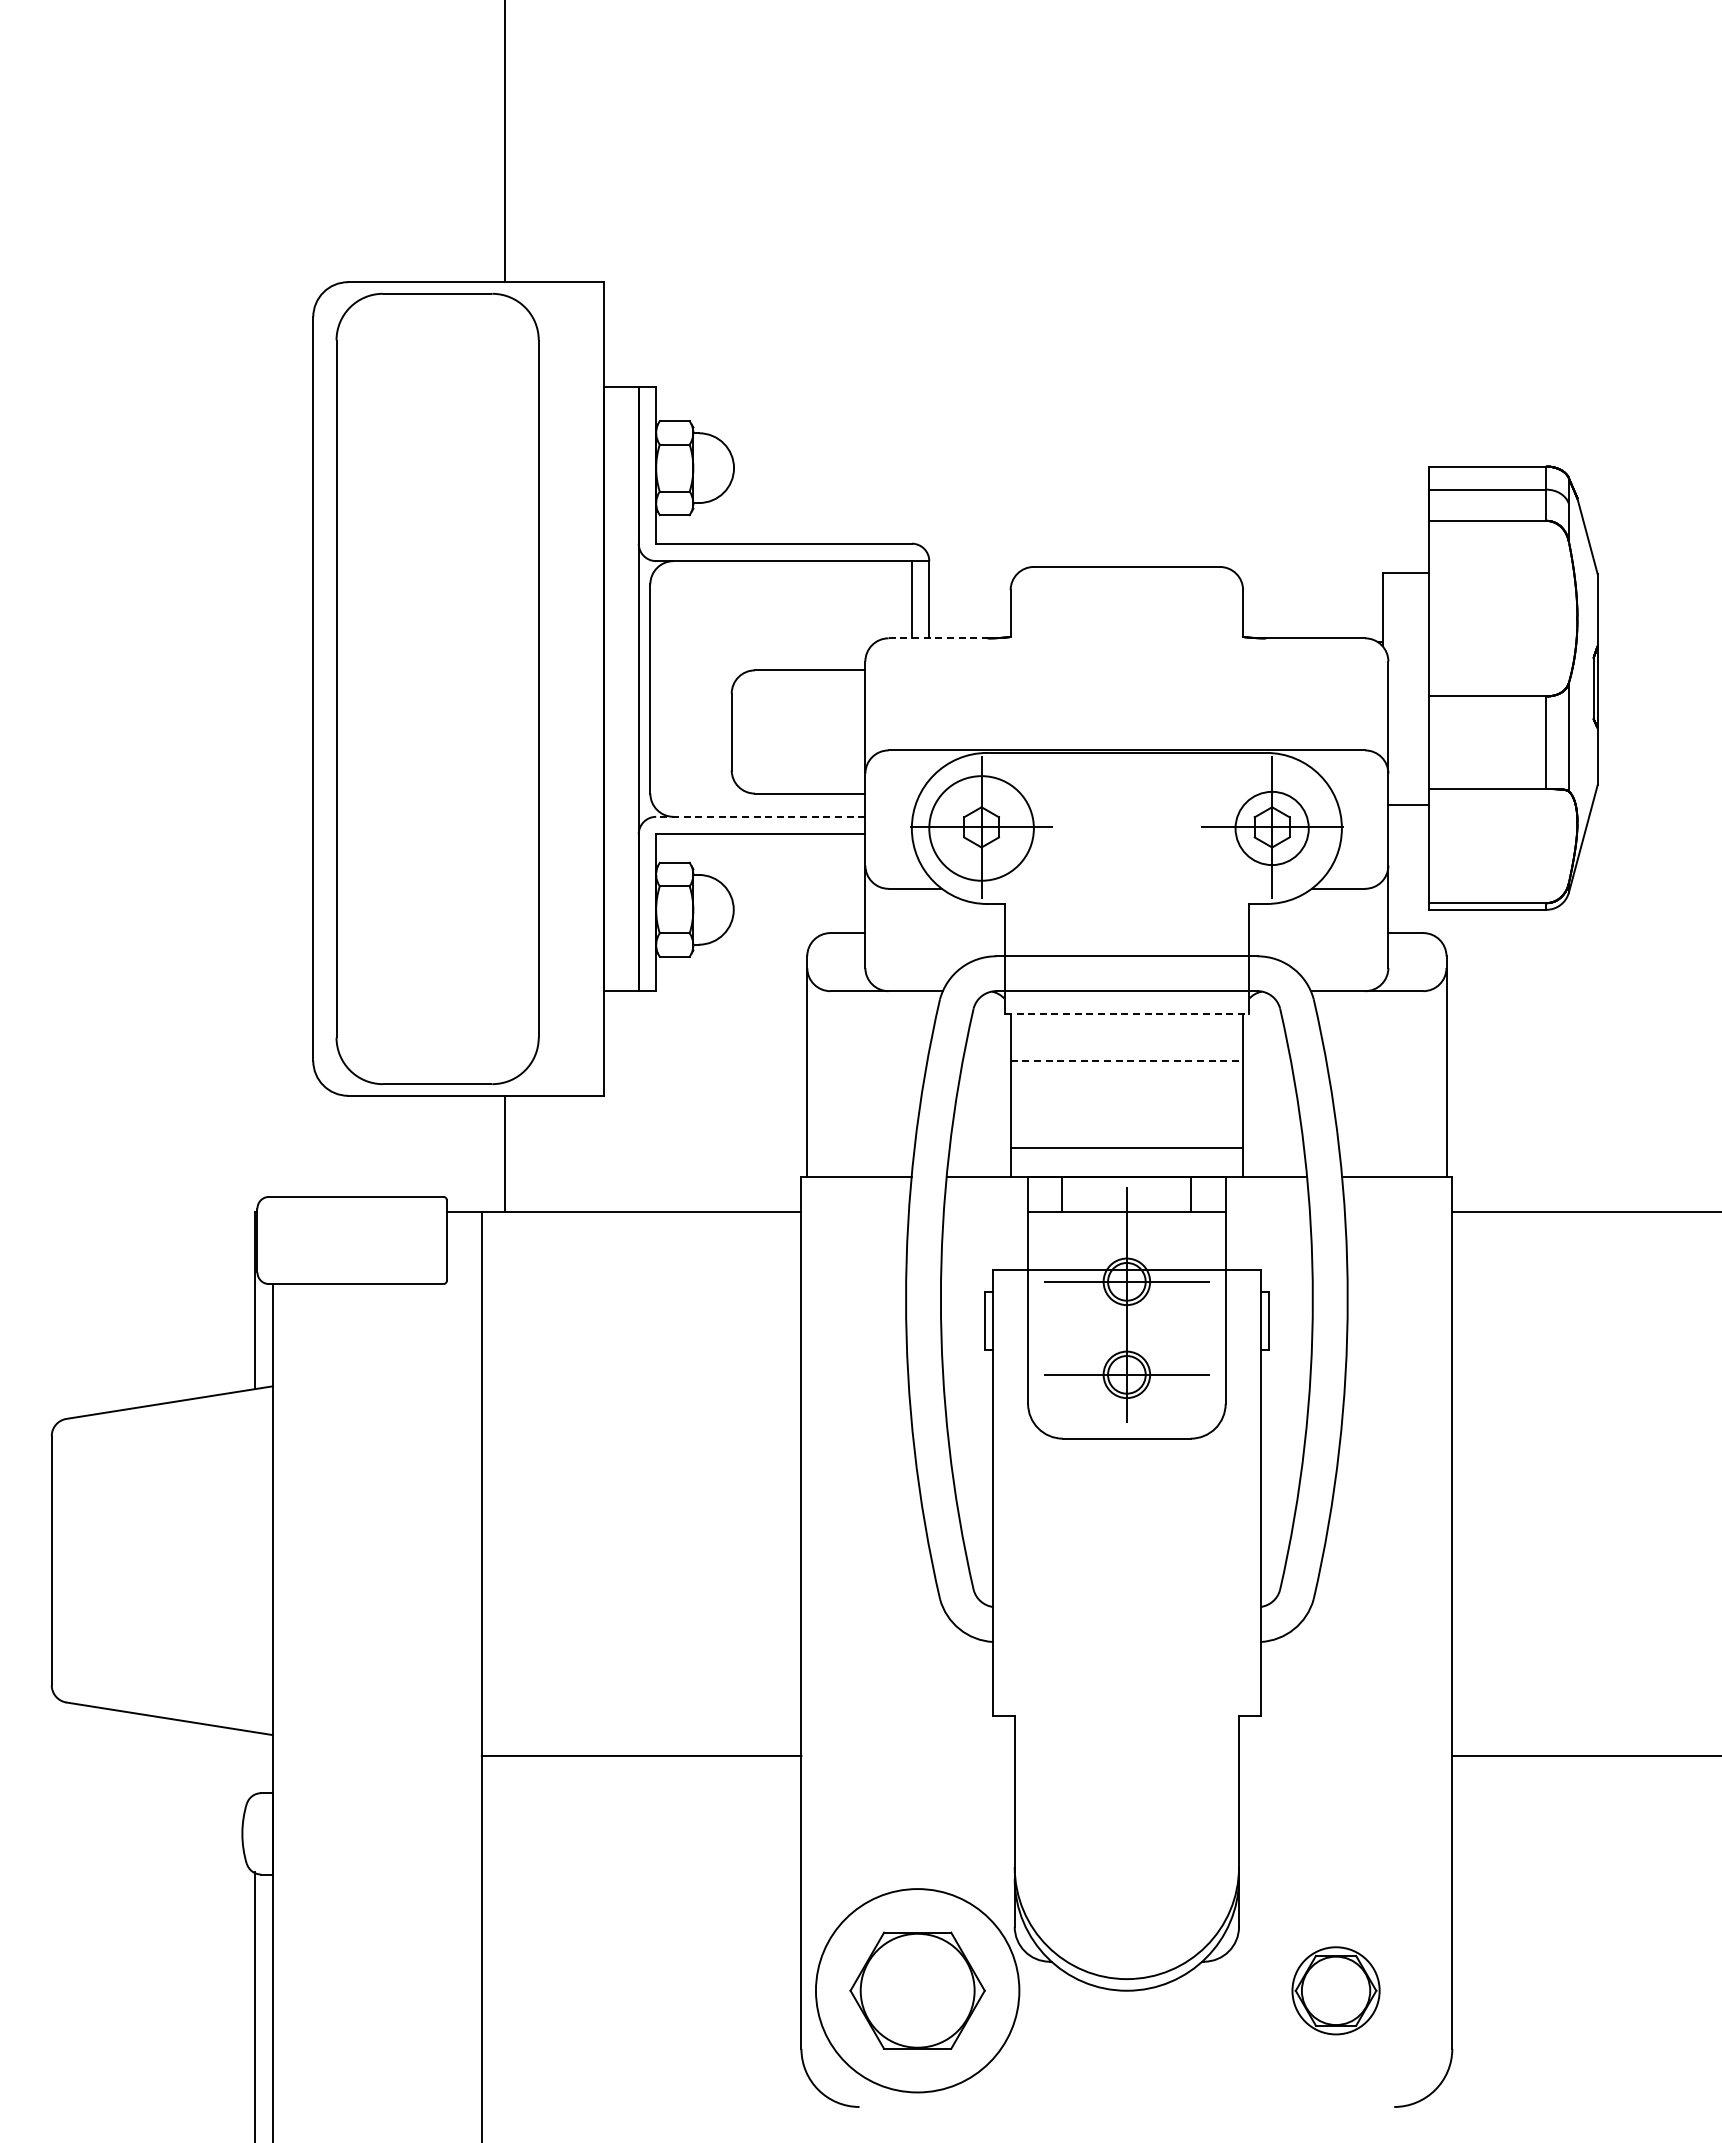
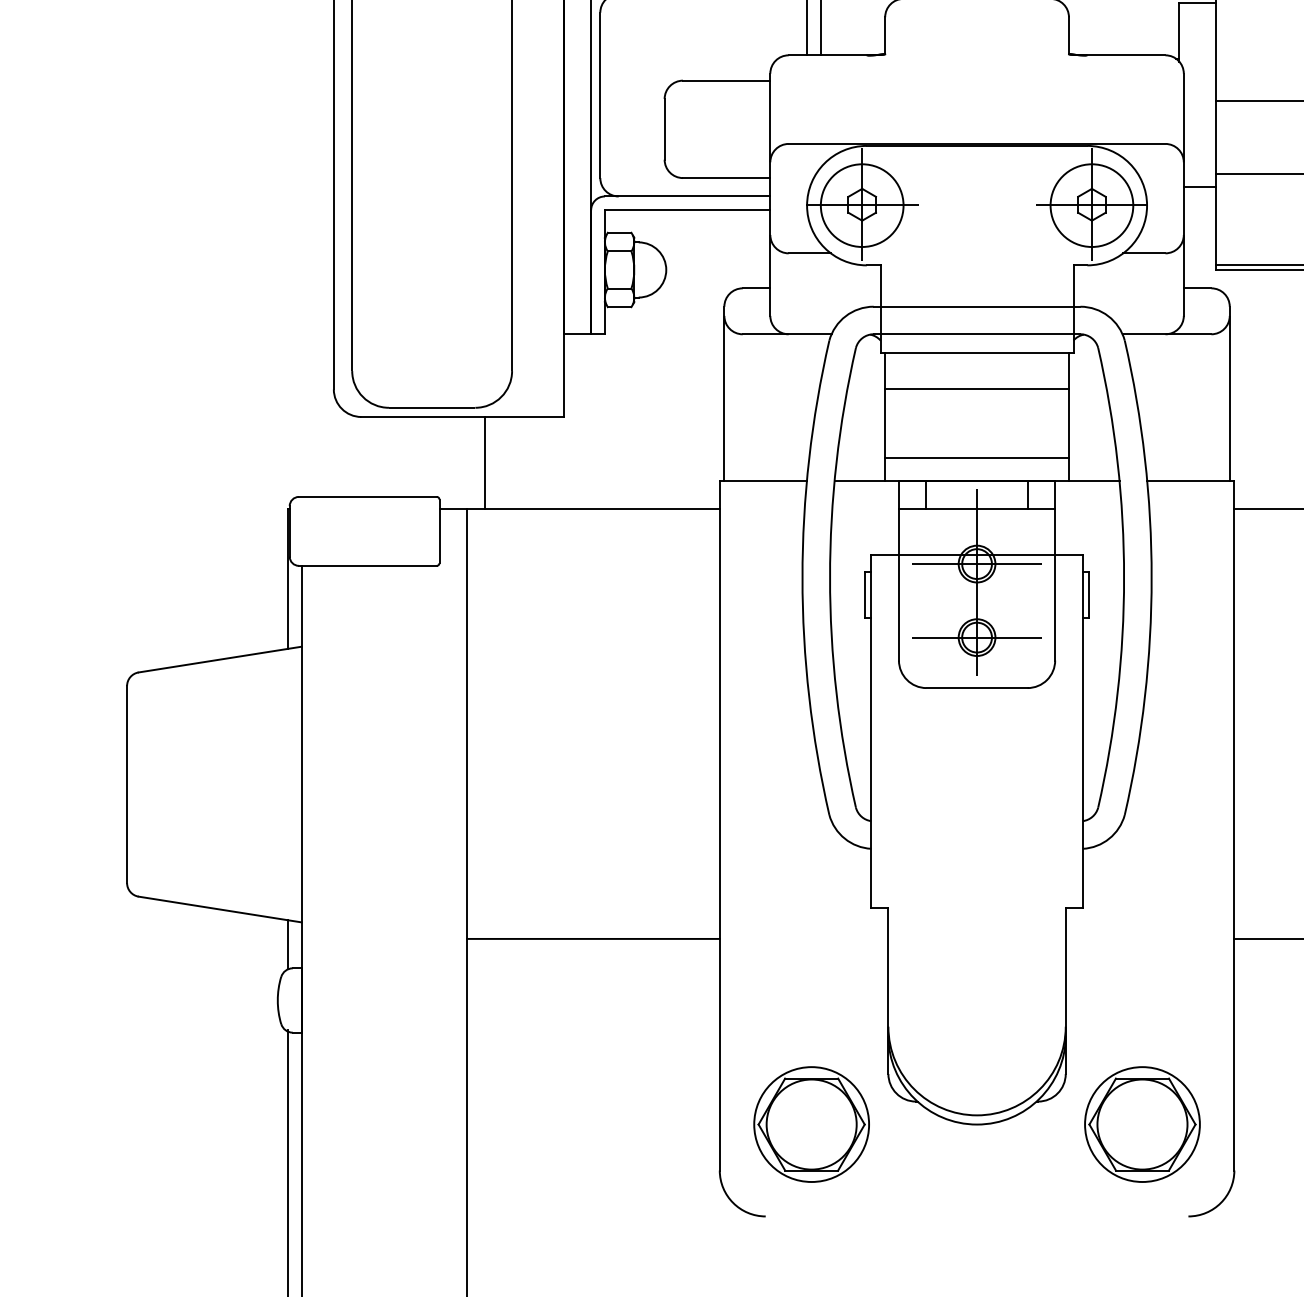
line: (938, 638) -> (828, 55), dashed -> solid
line: (760, 816) -> (687, 196), dashed -> solid
circle: (1271, 828) -> (1091, 205), size x1.43
line: (1127, 1014) -> (977, 352), dashed -> solid
line: (1127, 1060) -> (977, 389), dashed -> solid
line: (255, 1763) -> (288, 944), added
circle: (917, 1990) -> (811, 1124), size x0.71
part: (1335, 1990) -> (1142, 1124), size x1.67

